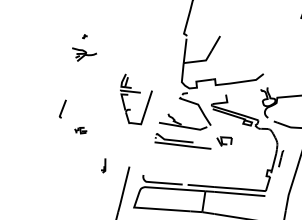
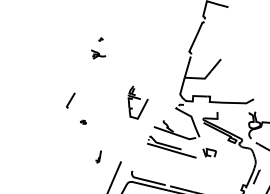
part: (84, 54) -> (98, 55), size x0.7
part: (136, 99) -> (137, 102), size x0.7
part: (80, 130) -> (83, 122), size x0.6

